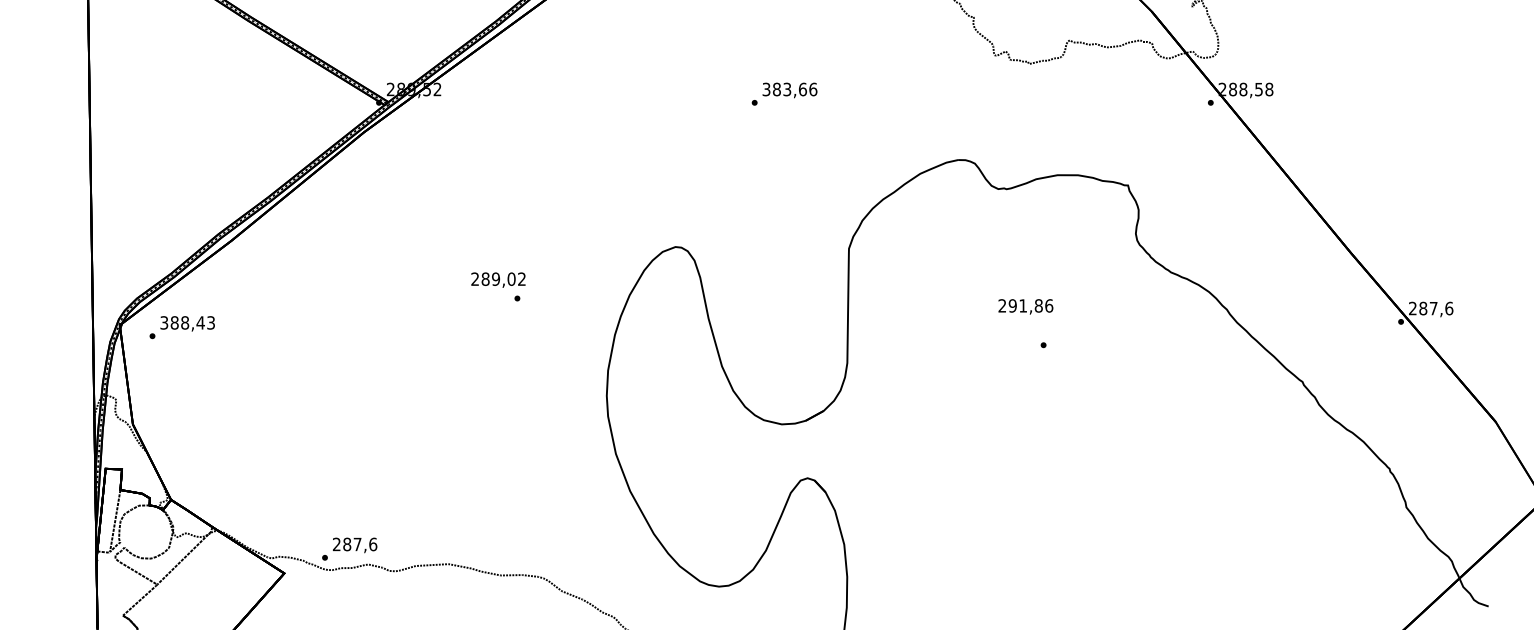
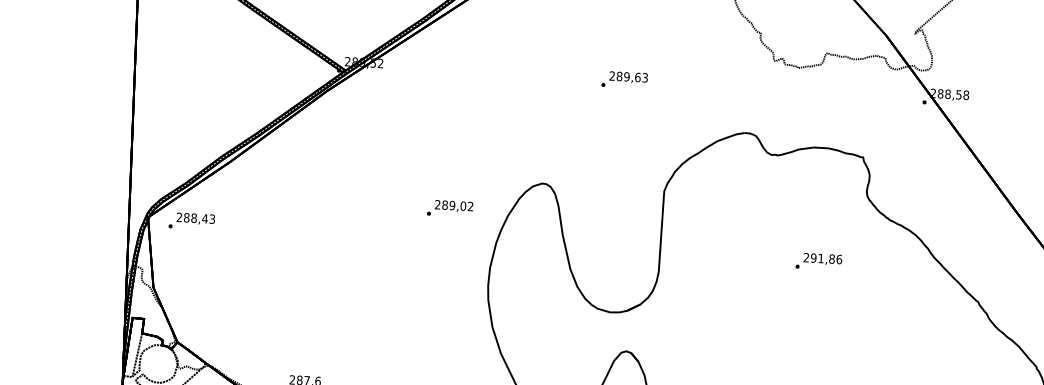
text: (789, 89) -> (628, 76), 383,66 -> 289,63
text: (498, 279) -> (454, 205), moved
text: (1025, 306) -> (822, 259), moved
text: (164, 322) -> (179, 217), 388,43 -> 288,43

